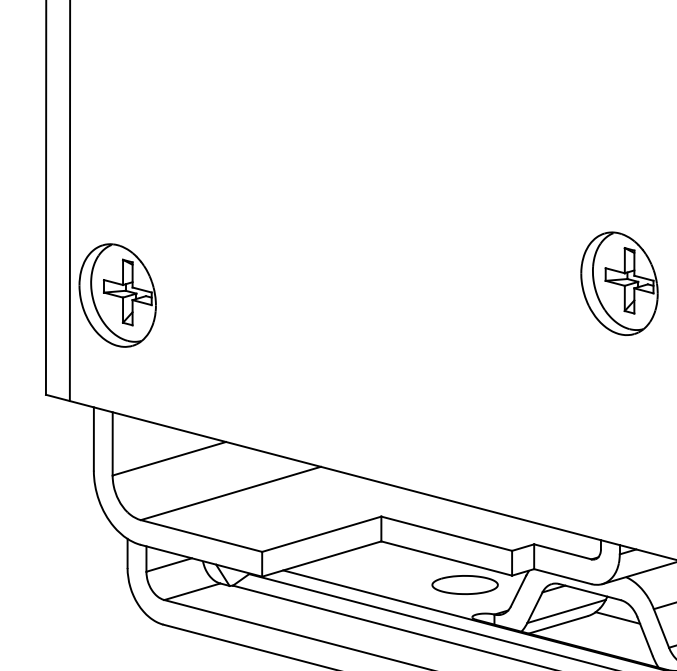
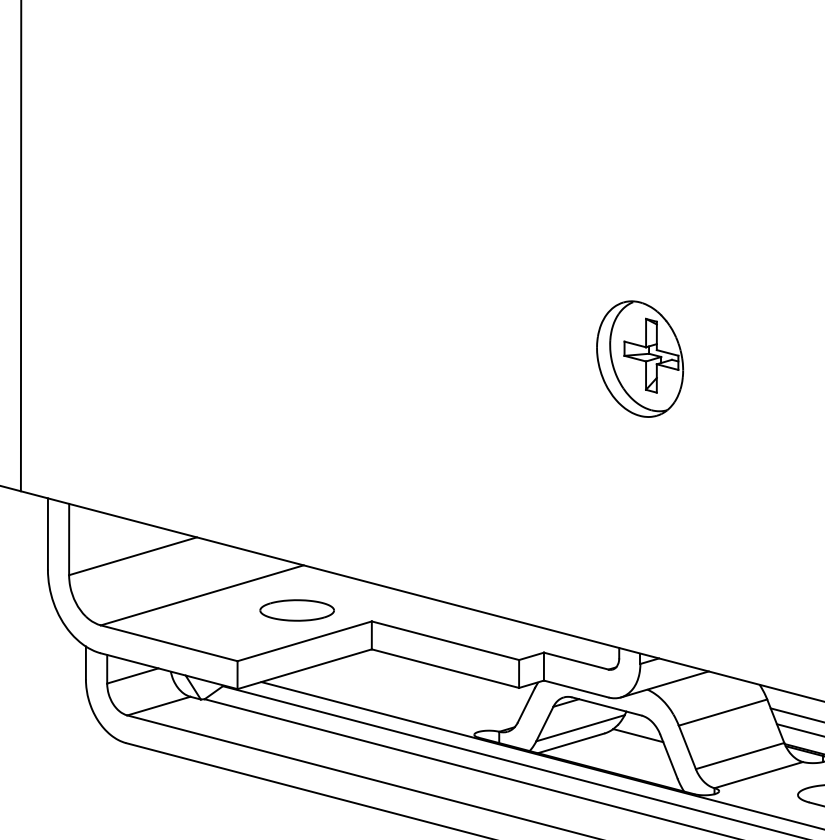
part: (117, 295) -> (74, 372), removed
part: (464, 585) -> (296, 610), moved

